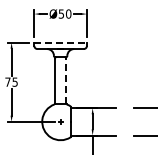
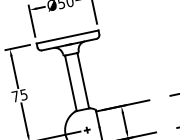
line: (61, 42) -> (68, 36), dashed -> solid
line: (65, 80) -> (82, 80), dashed -> solid

